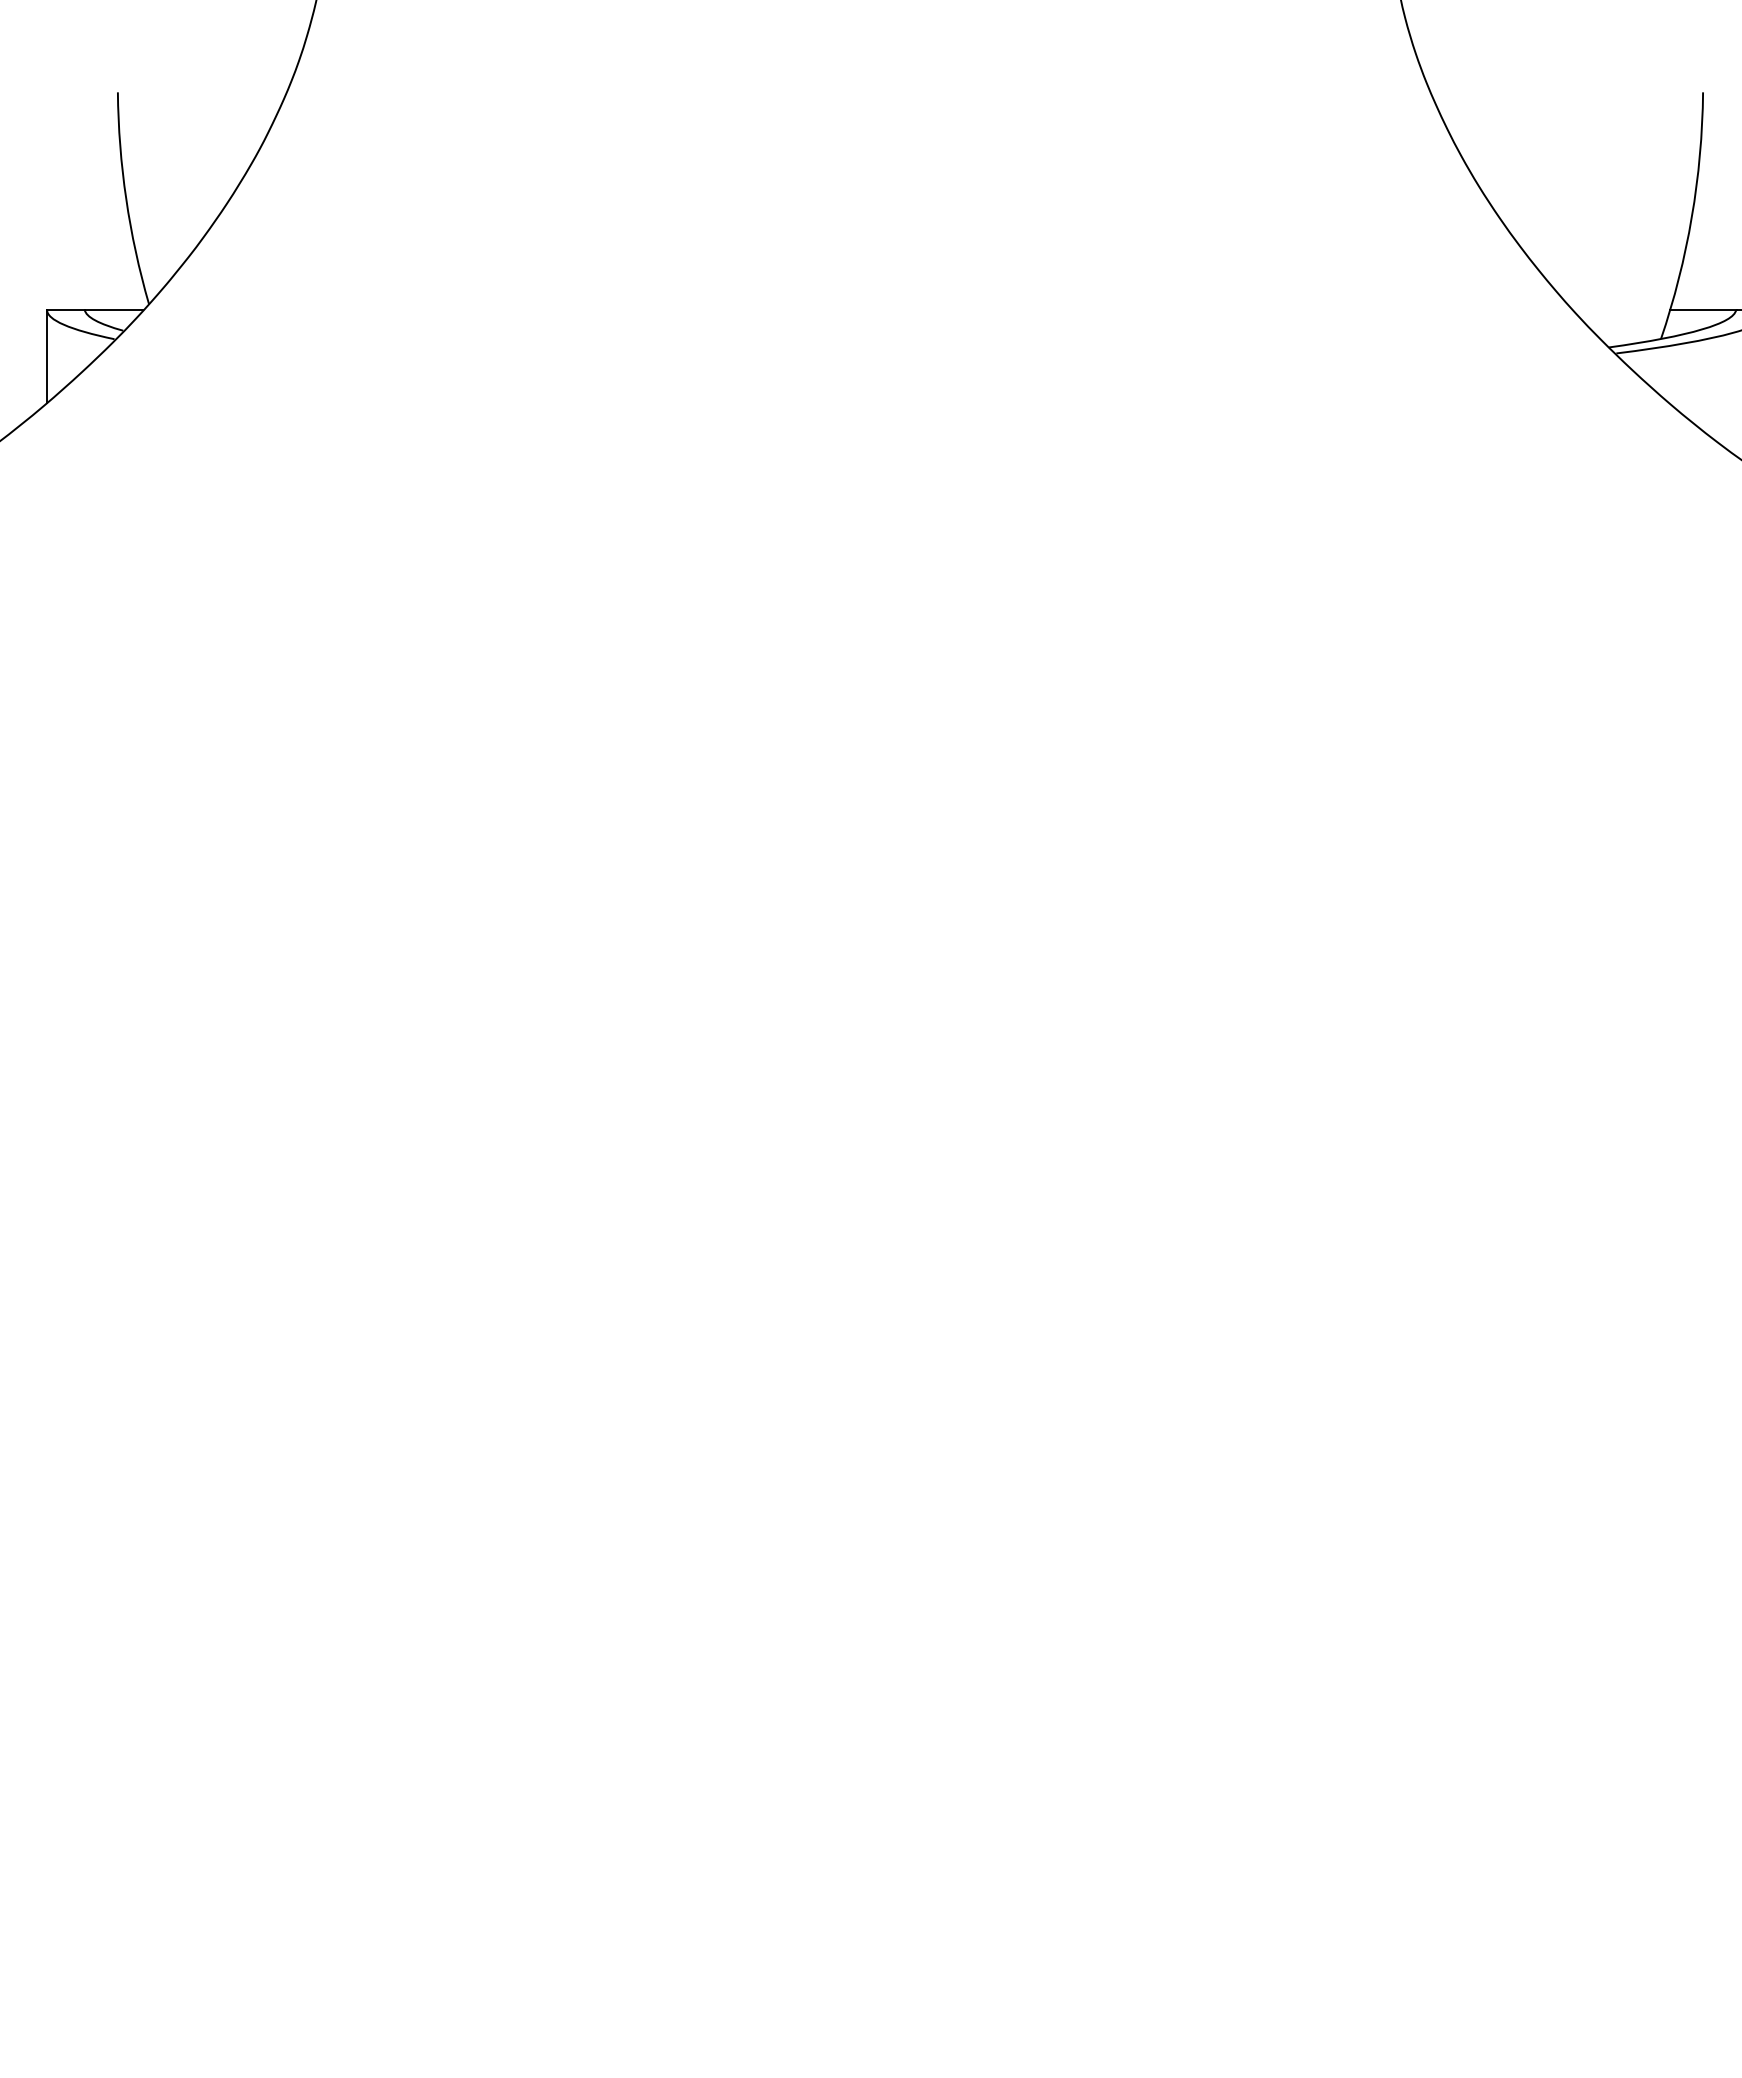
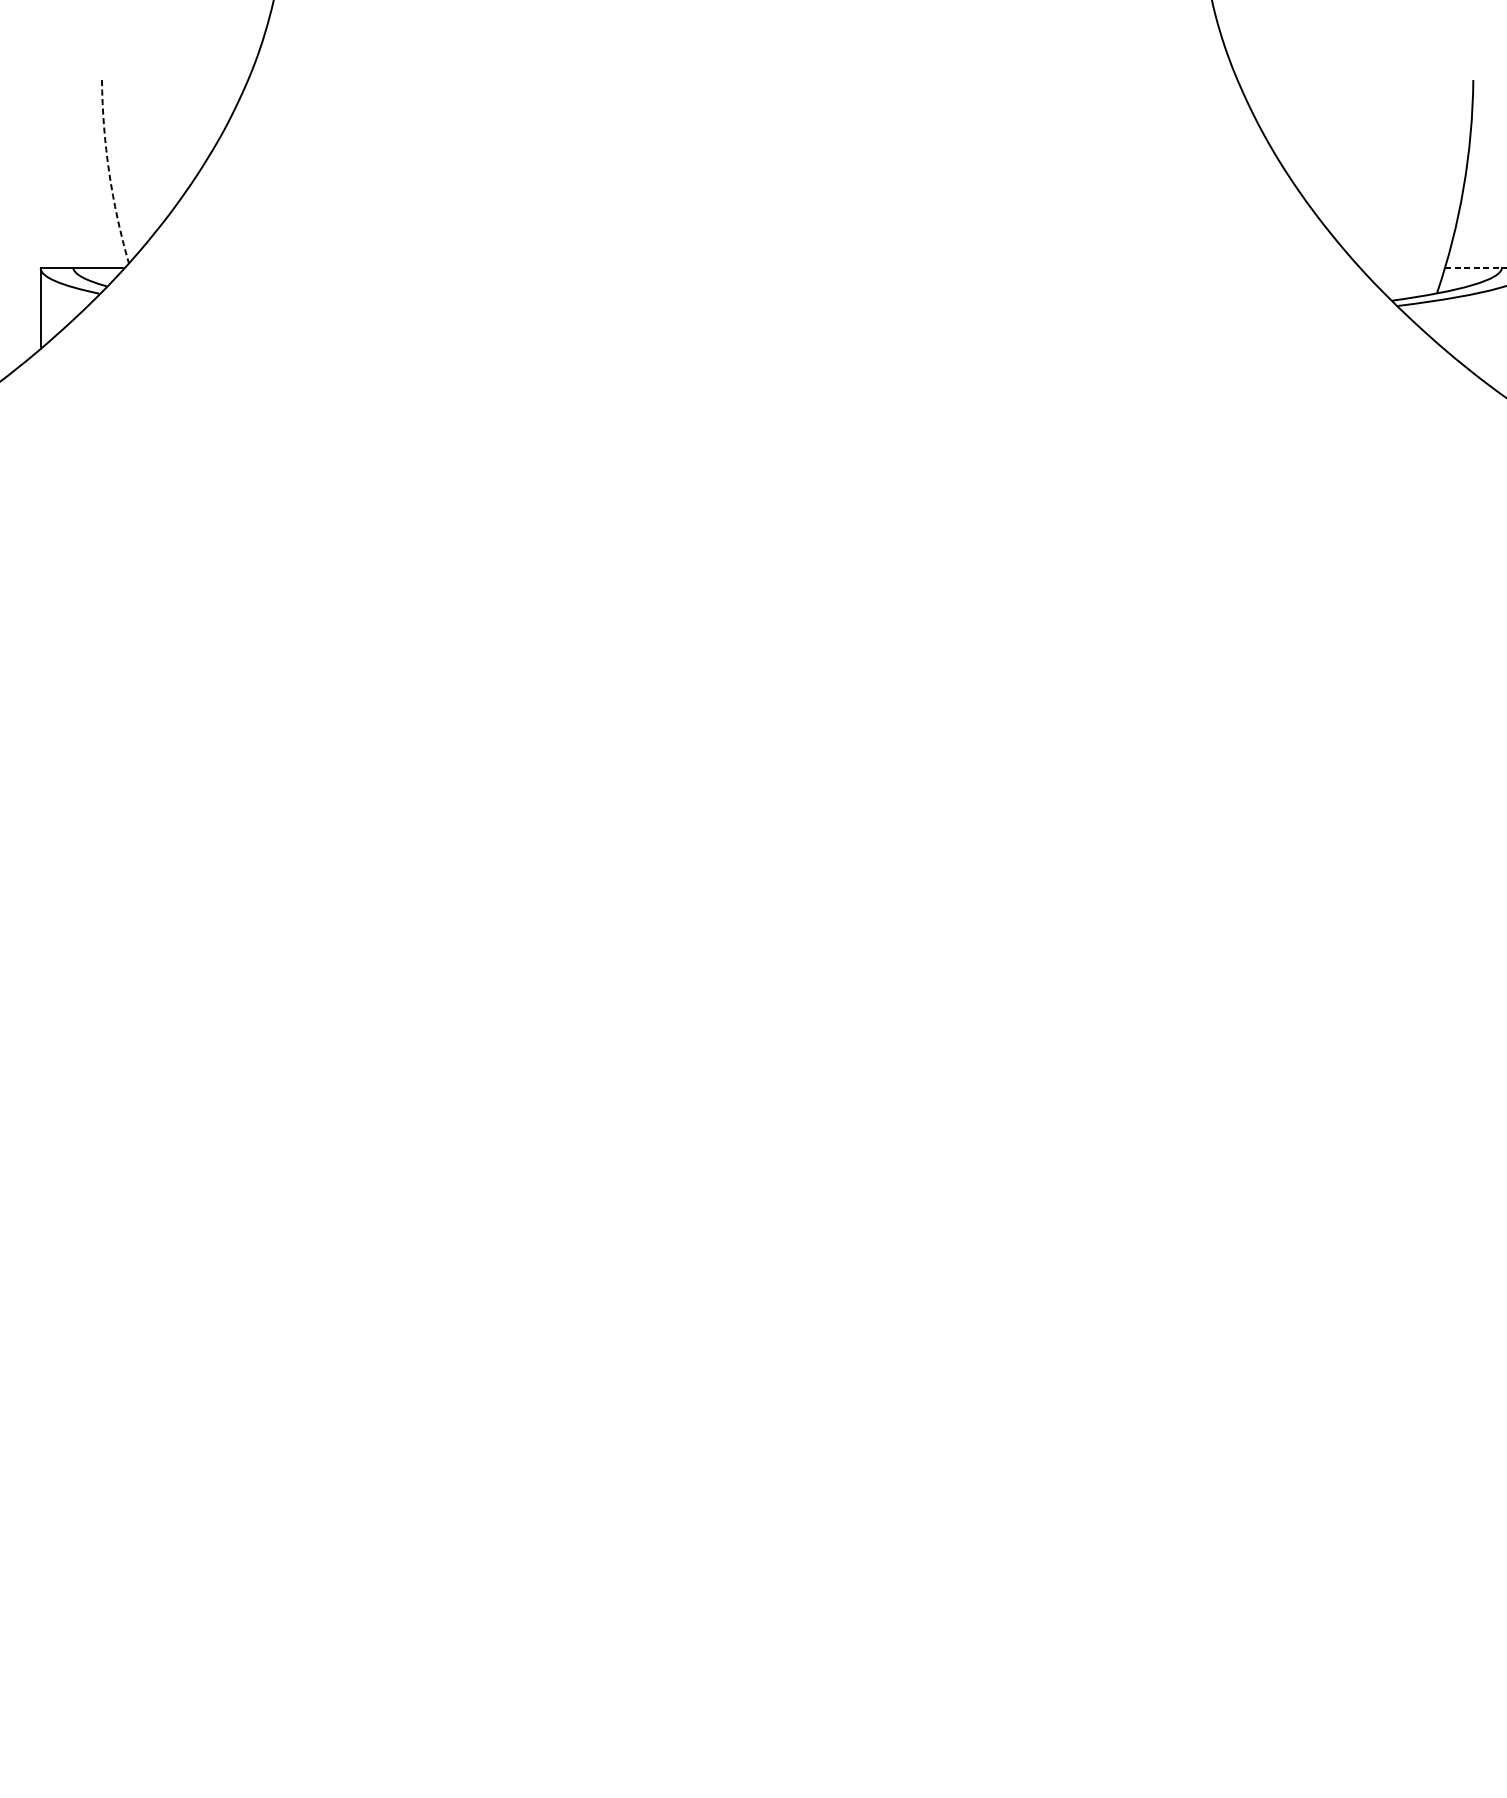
arc: (126, 199) -> (109, 172), solid -> dashed
line: (1703, 309) -> (1473, 267), solid -> dashed

